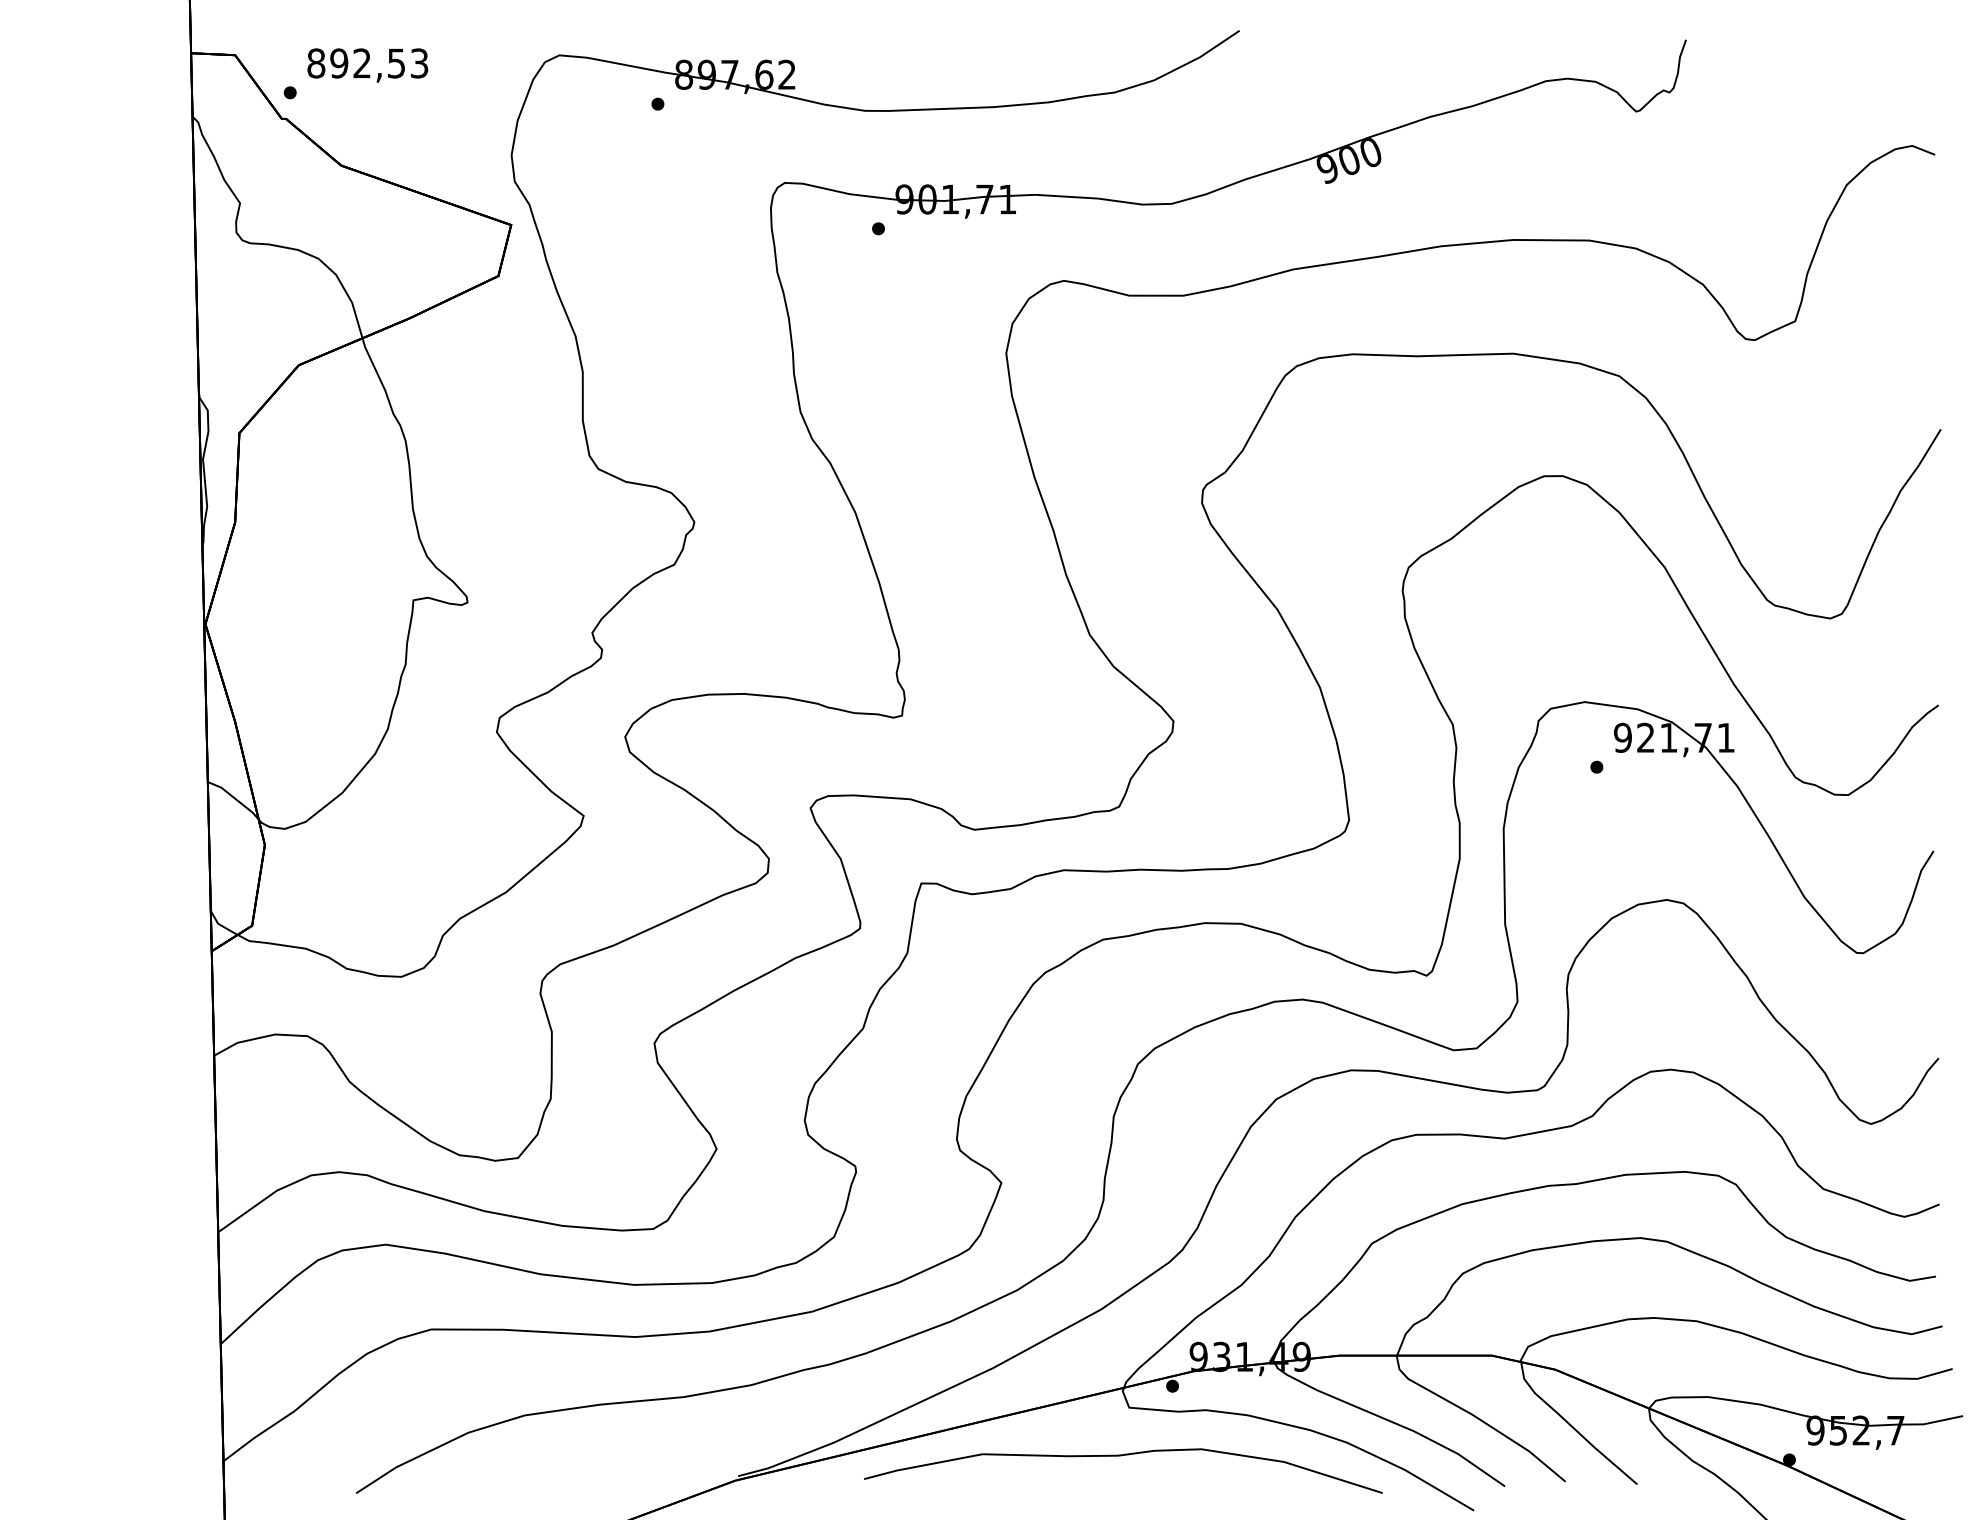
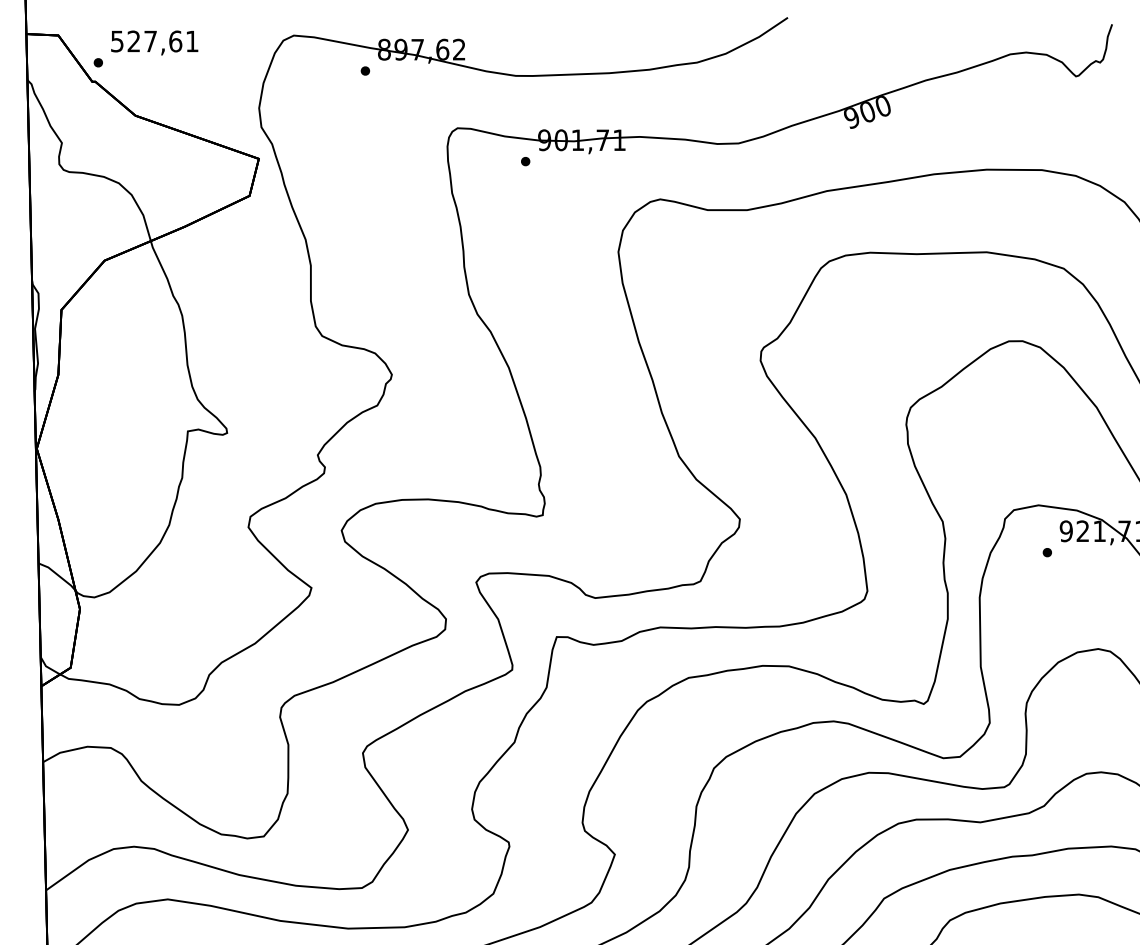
text: (367, 63) -> (154, 41), 892,53 -> 527,61

